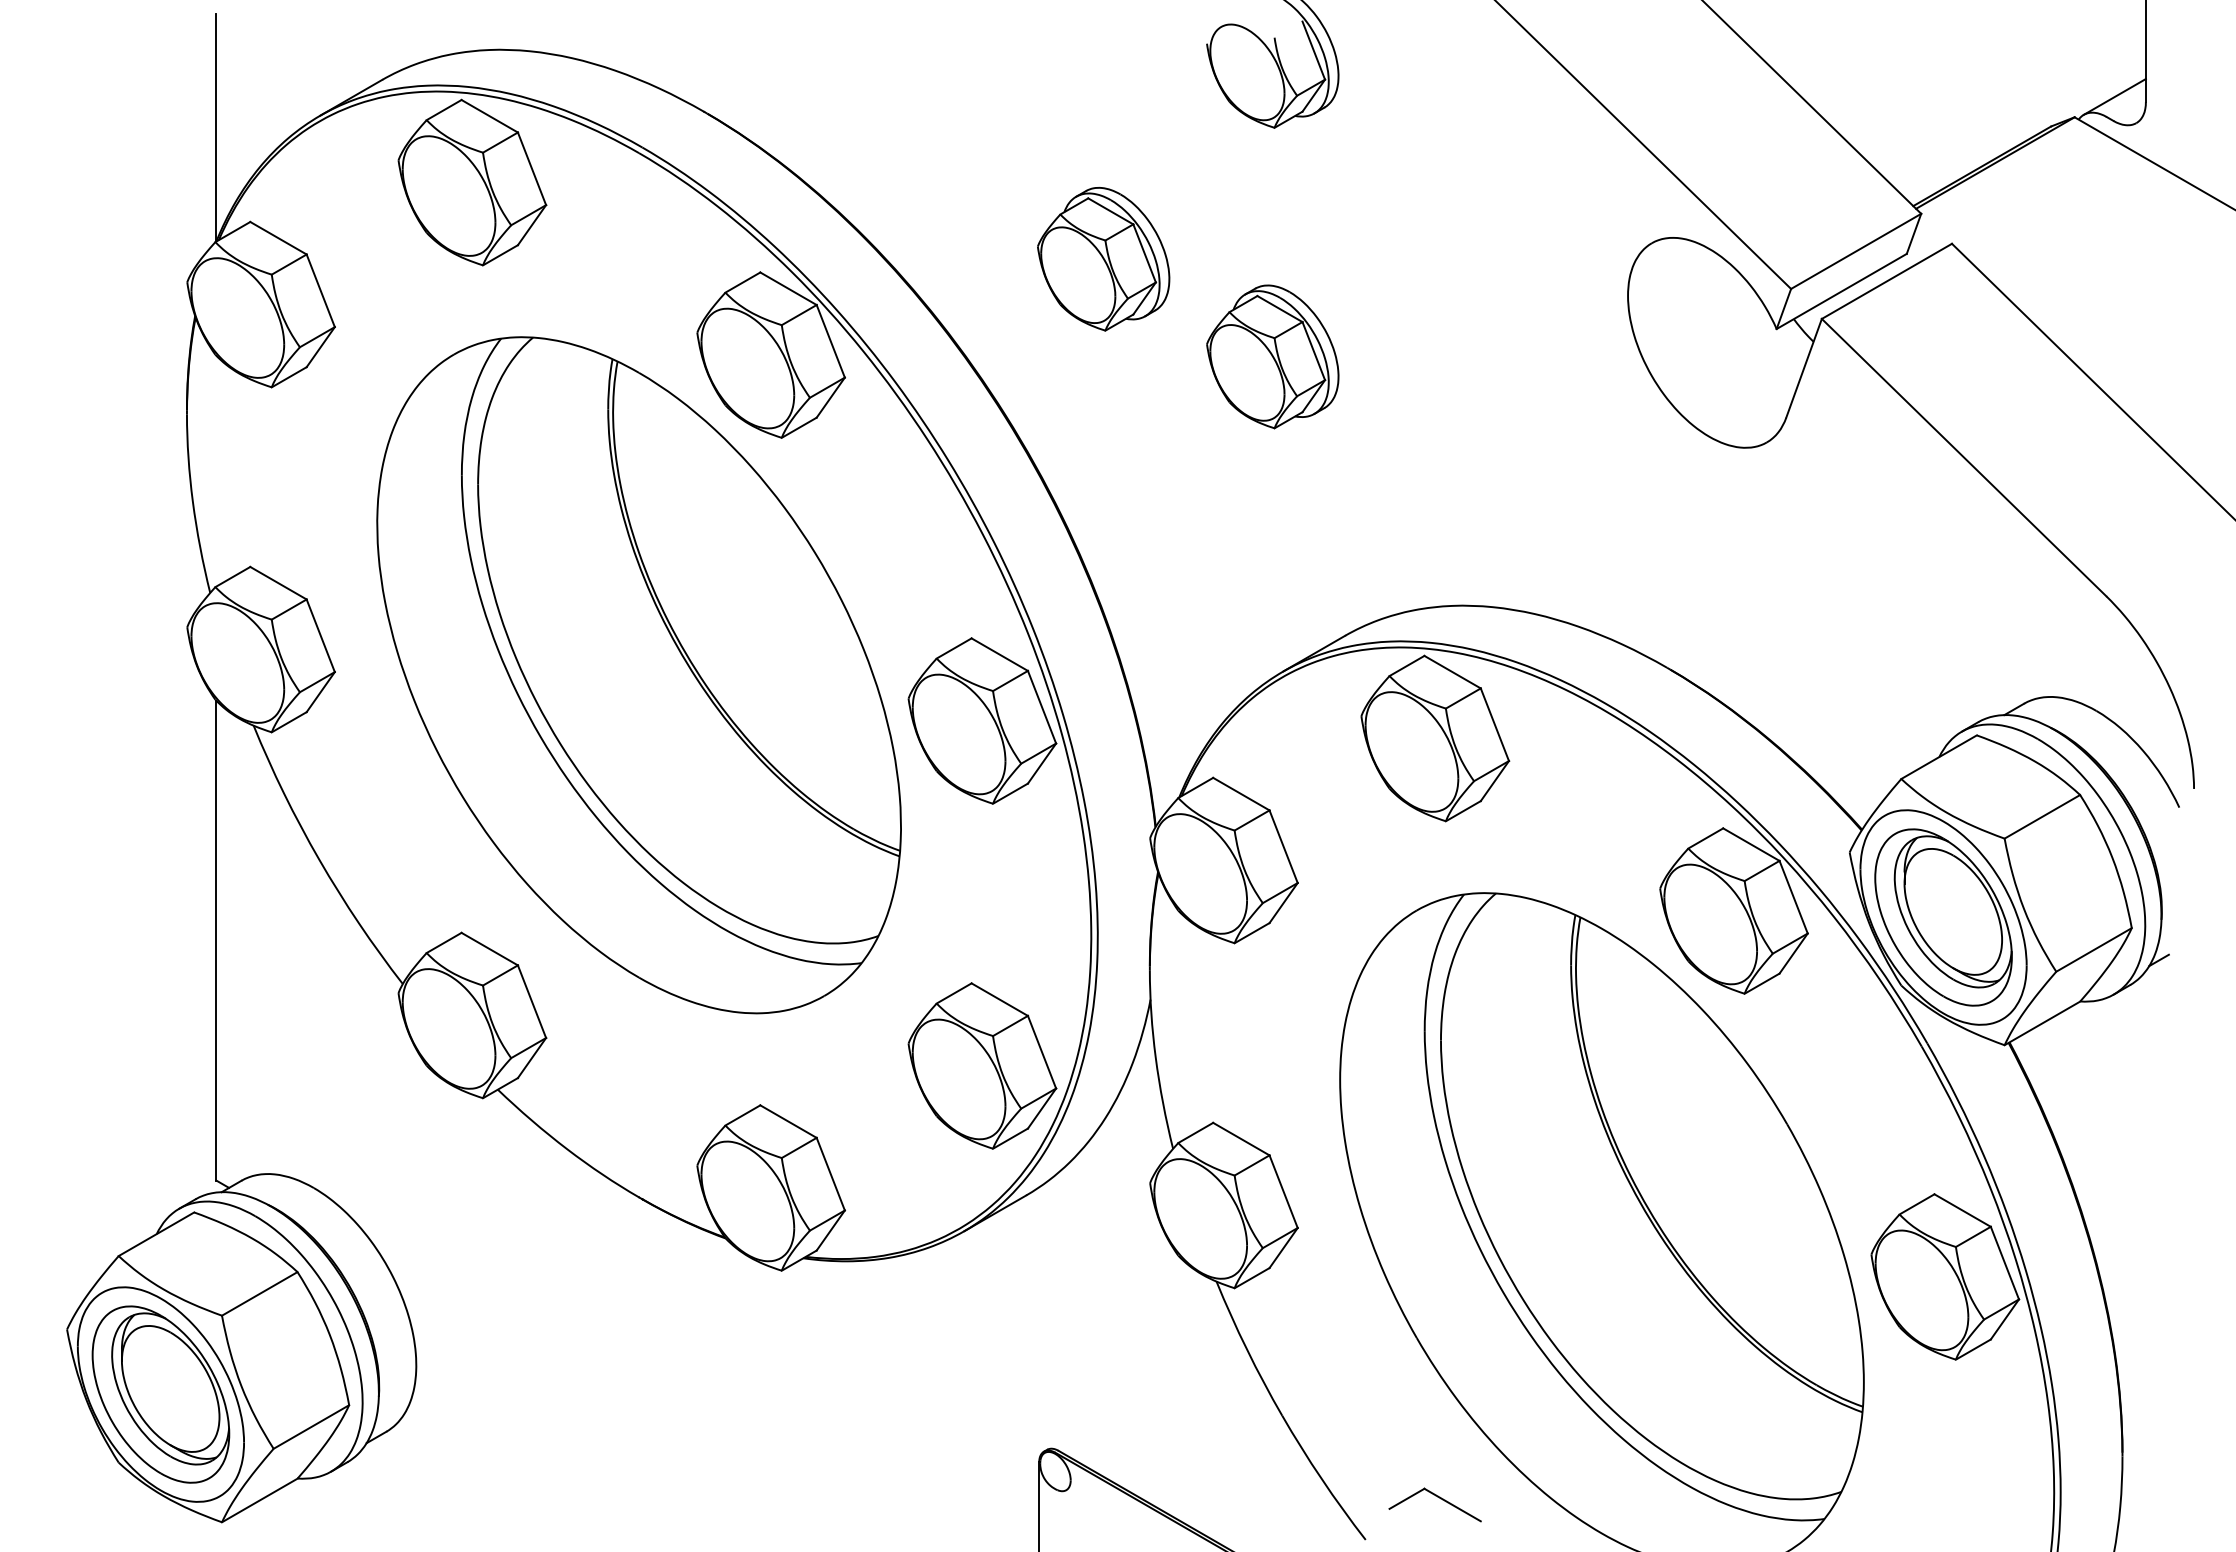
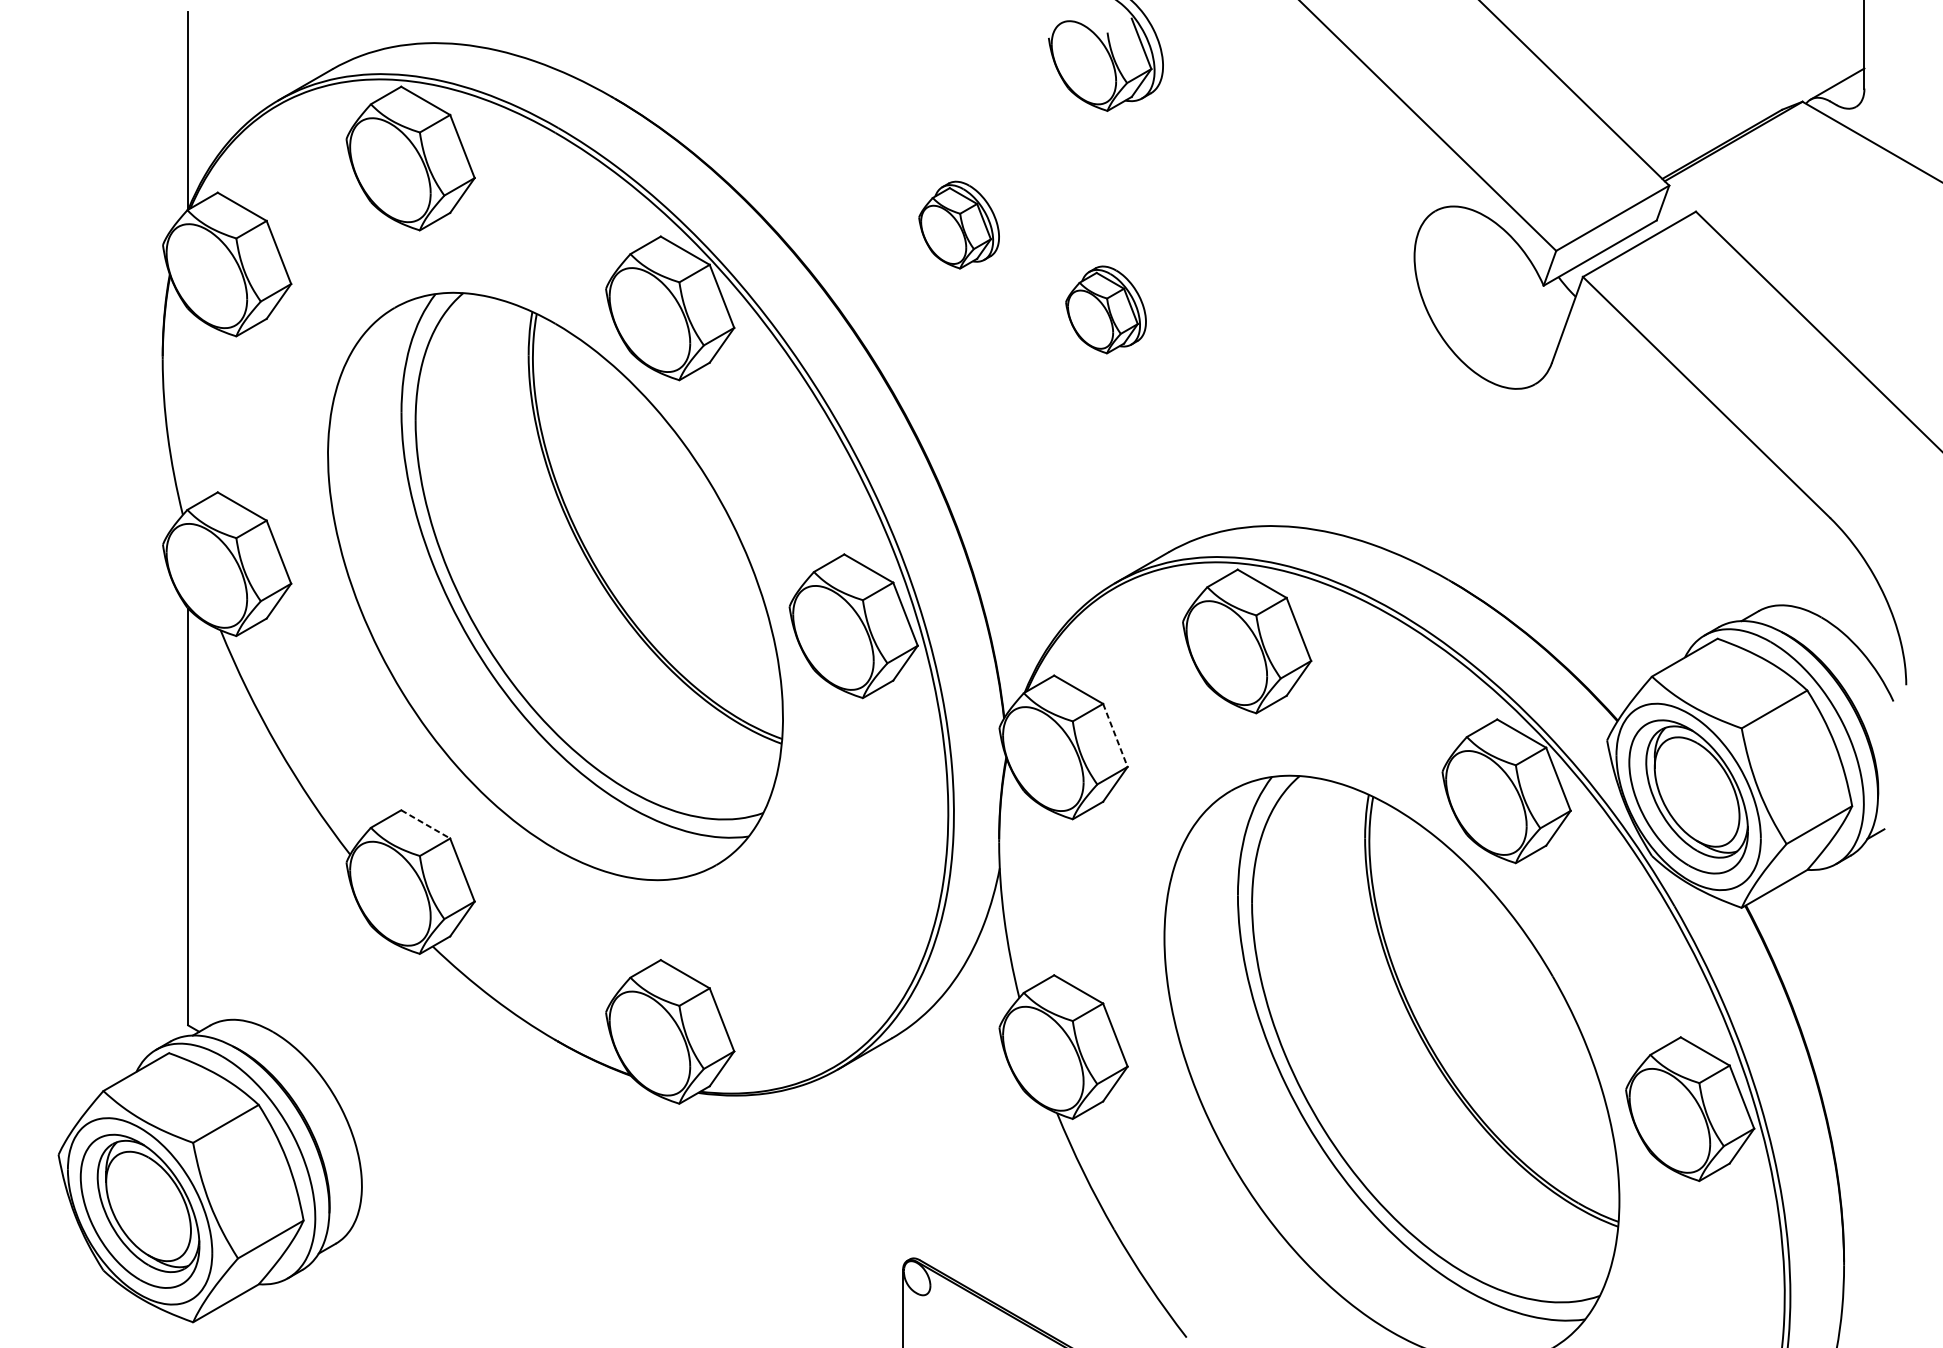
part: (1103, 259) -> (958, 225), size x0.7
part: (1272, 356) -> (1105, 309), size x0.7
line: (1283, 846) -> (1115, 735), solid -> dashed
line: (489, 949) -> (425, 824), solid -> dashed
part: (982, 1065) -> (853, 925), removed
part: (1437, 1497) -> (1249, 1300), removed

